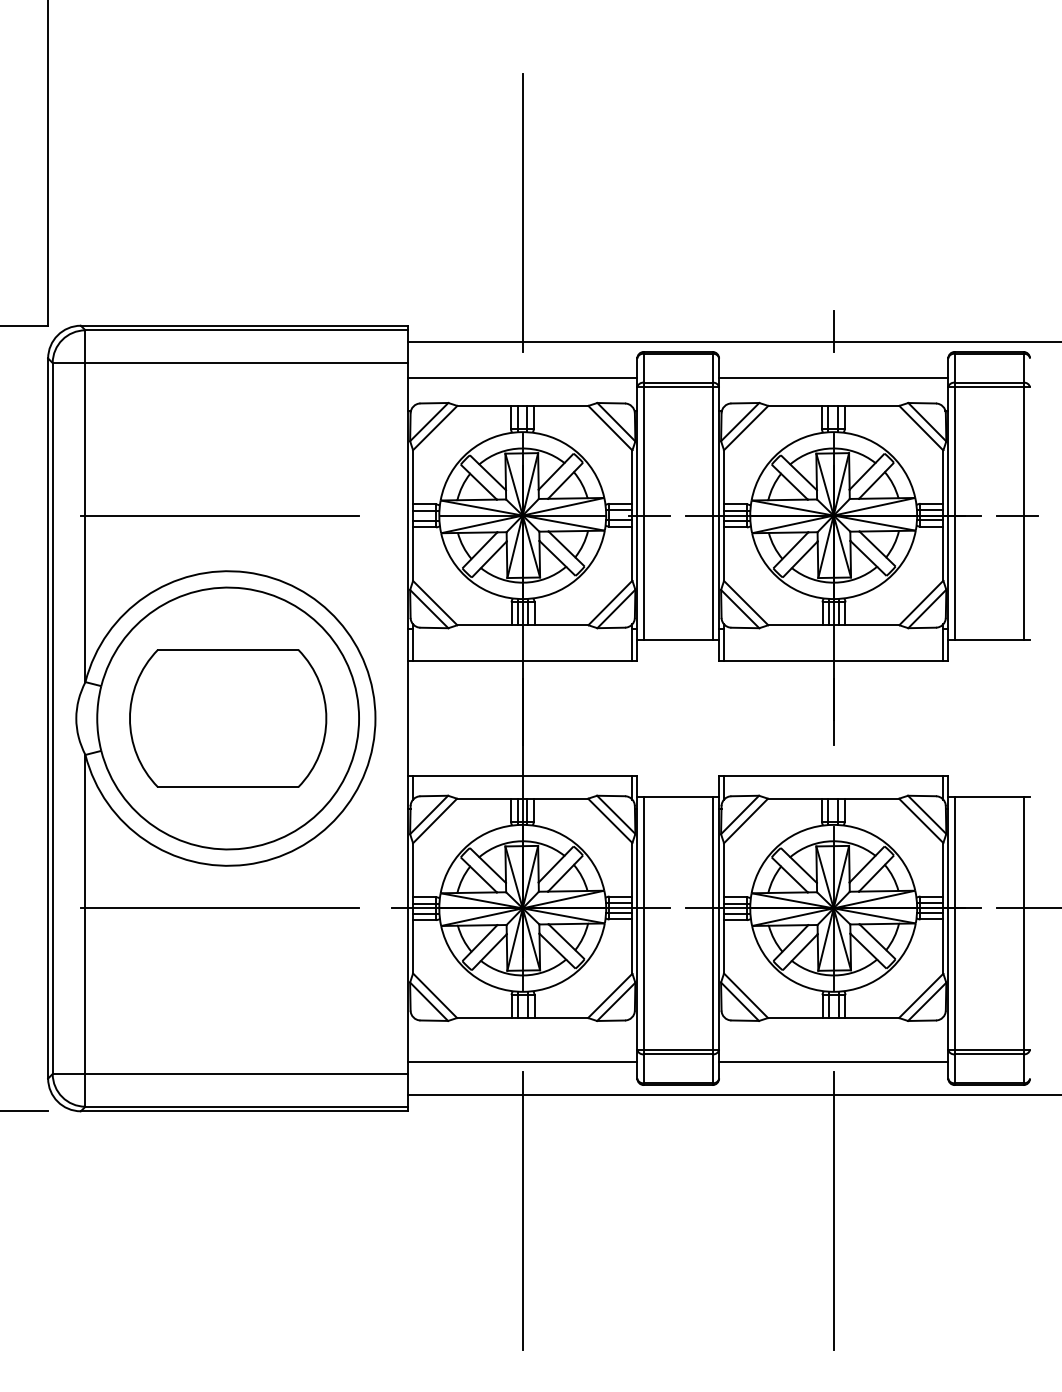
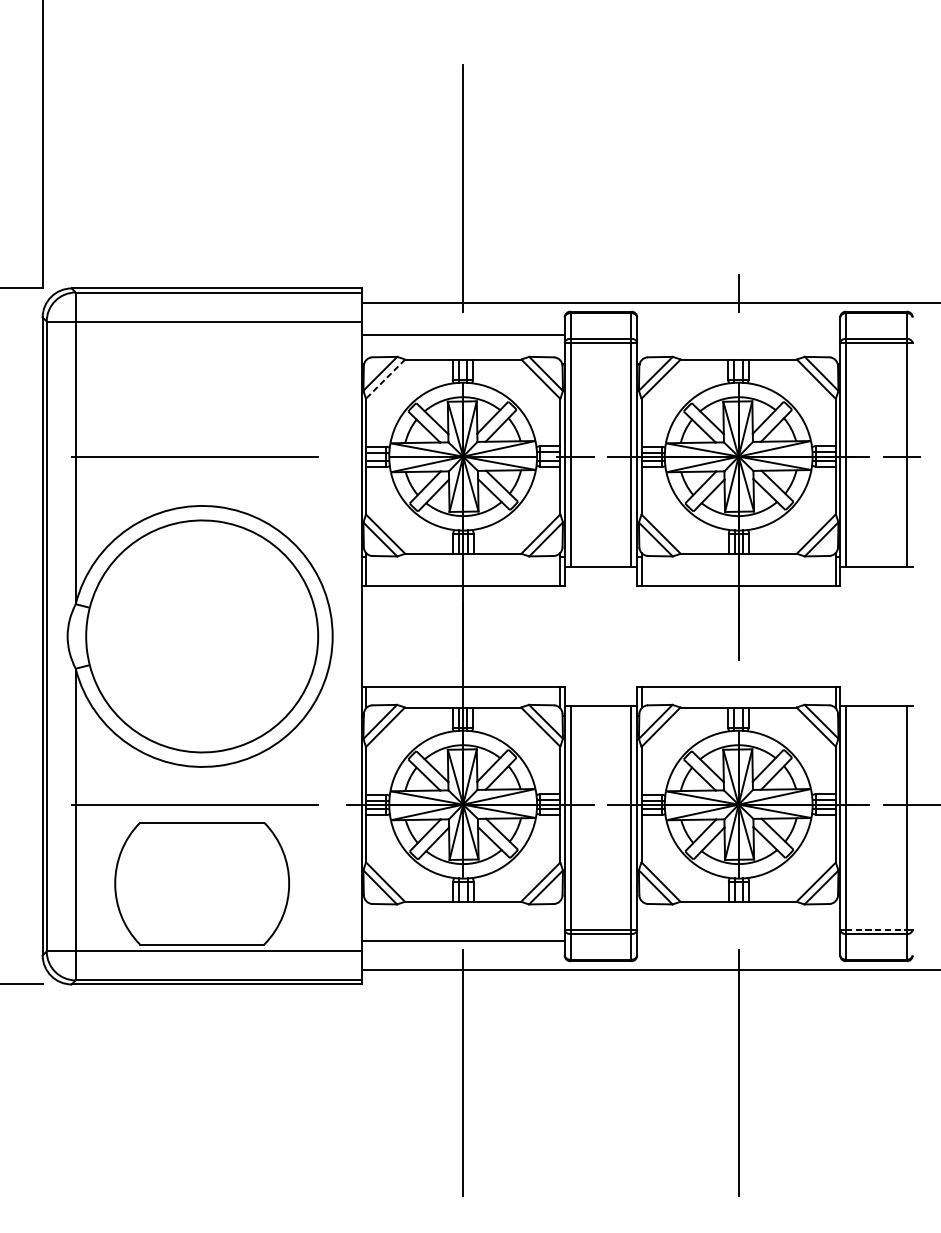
line: (833, 378) -> (738, 335), removed
line: (434, 428) -> (385, 379), solid -> dashed
part: (228, 718) -> (202, 883), moved
line: (989, 1049) -> (876, 929), solid -> dashed
line: (833, 1062) -> (738, 941), removed

